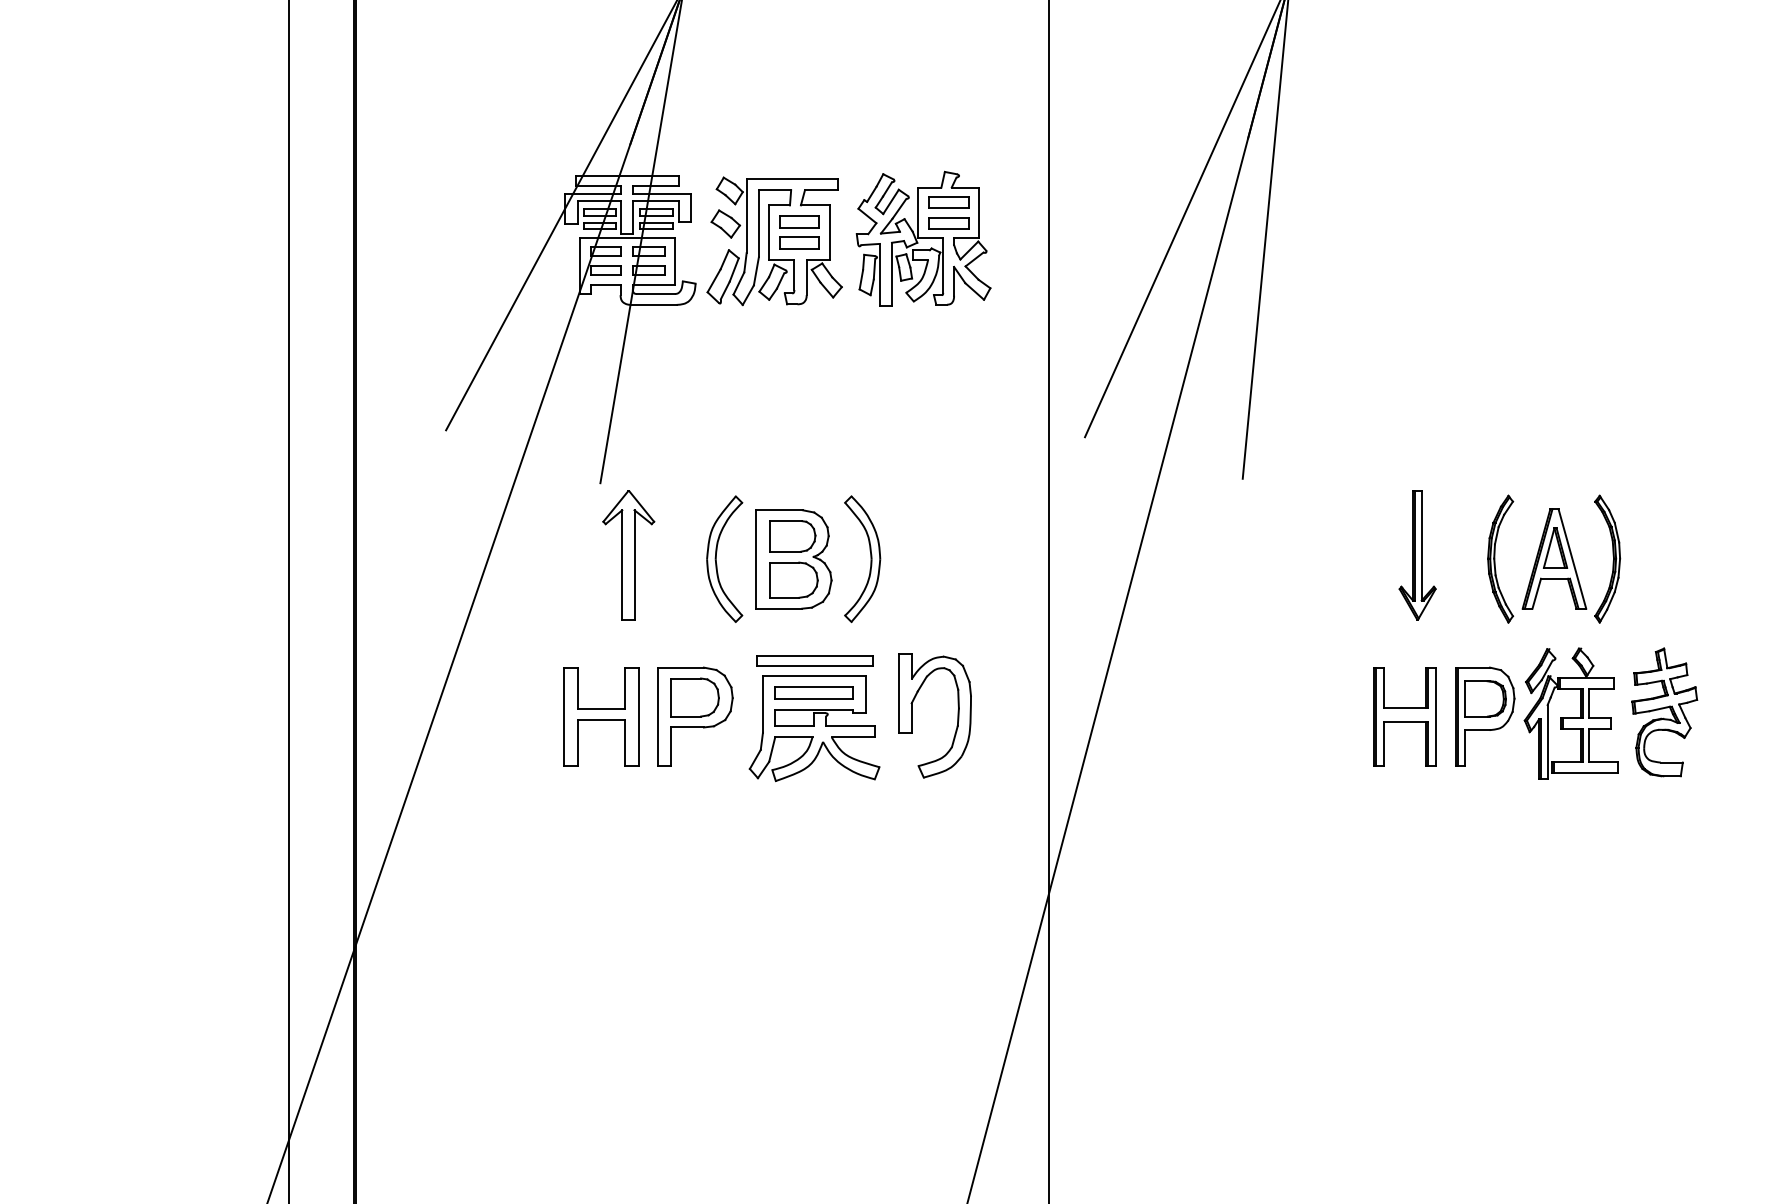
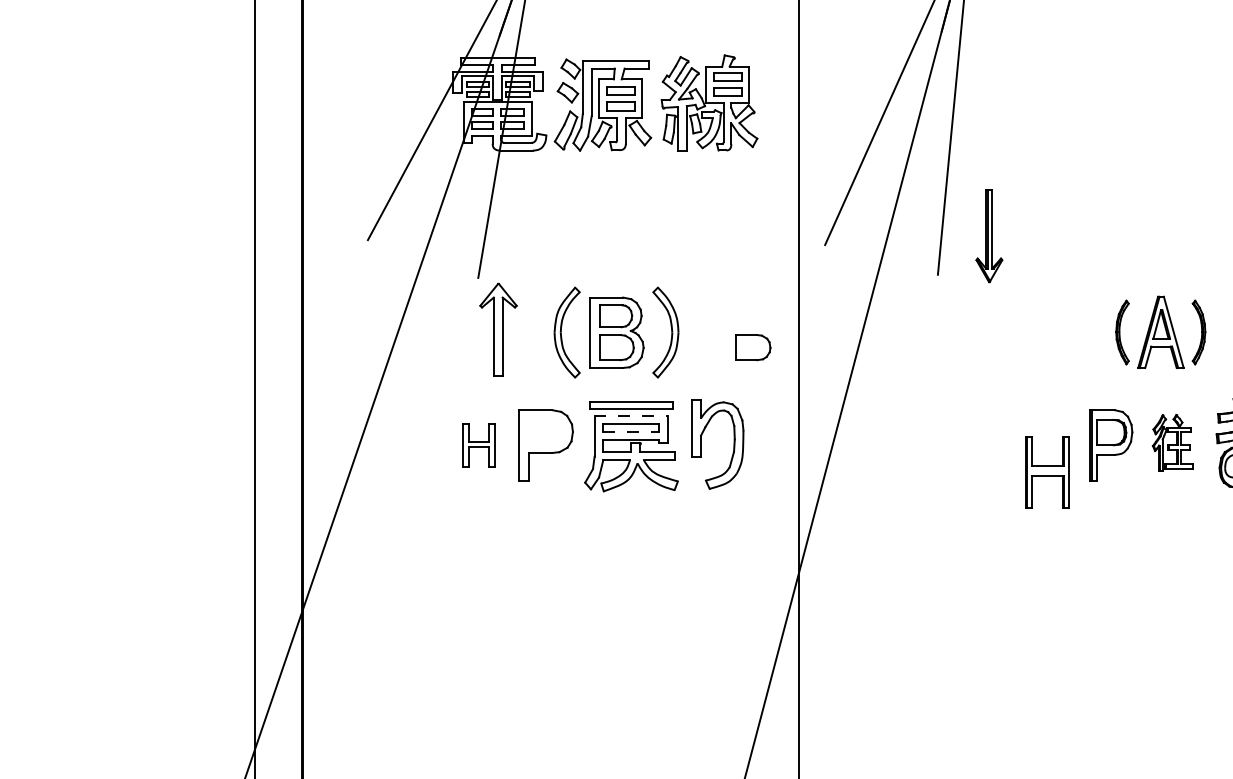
part: (1417, 555) -> (989, 236), moved
part: (1500, 558) -> (1122, 332), size x0.7
part: (1607, 558) -> (1198, 332), size x0.7
part: (984, 579) -> (753, 347), added
line: (814, 676) -> (631, 416), solid -> dashed
part: (694, 697) -> (545, 431), removed
line: (814, 698) -> (631, 432), solid -> dashed
part: (1570, 713) -> (1172, 443), size x0.6
part: (601, 716) -> (479, 445), size x0.6
part: (1404, 716) -> (1047, 472), moved

